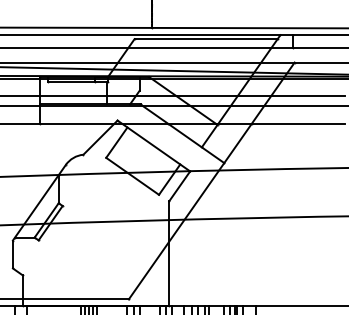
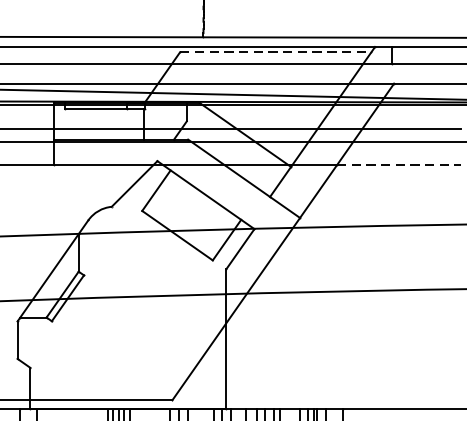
line: (206, 39) -> (276, 52), solid -> dashed
line: (298, 123) -> (399, 165), solid -> dashed

